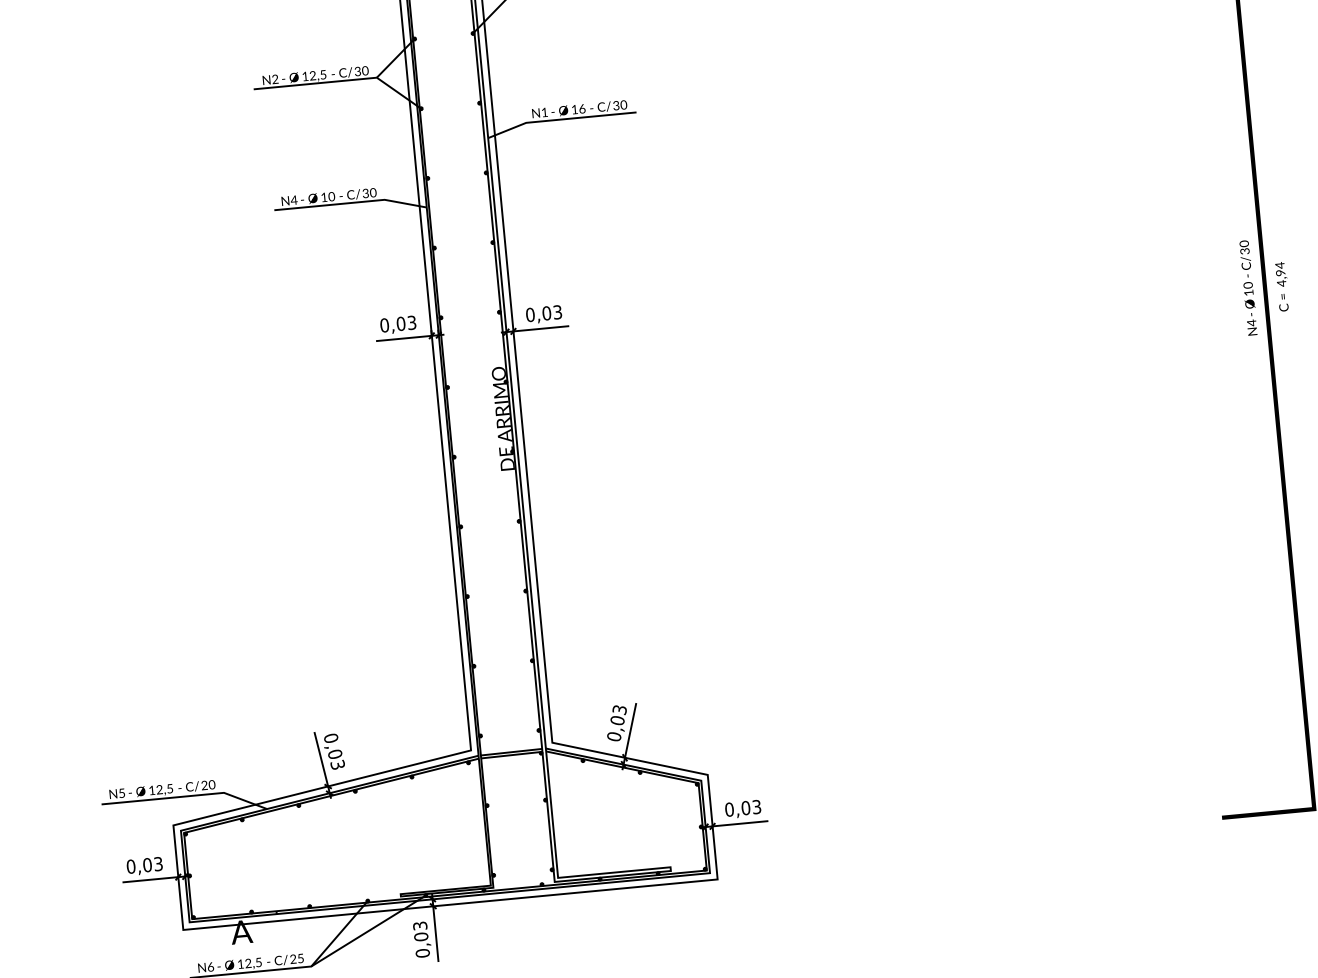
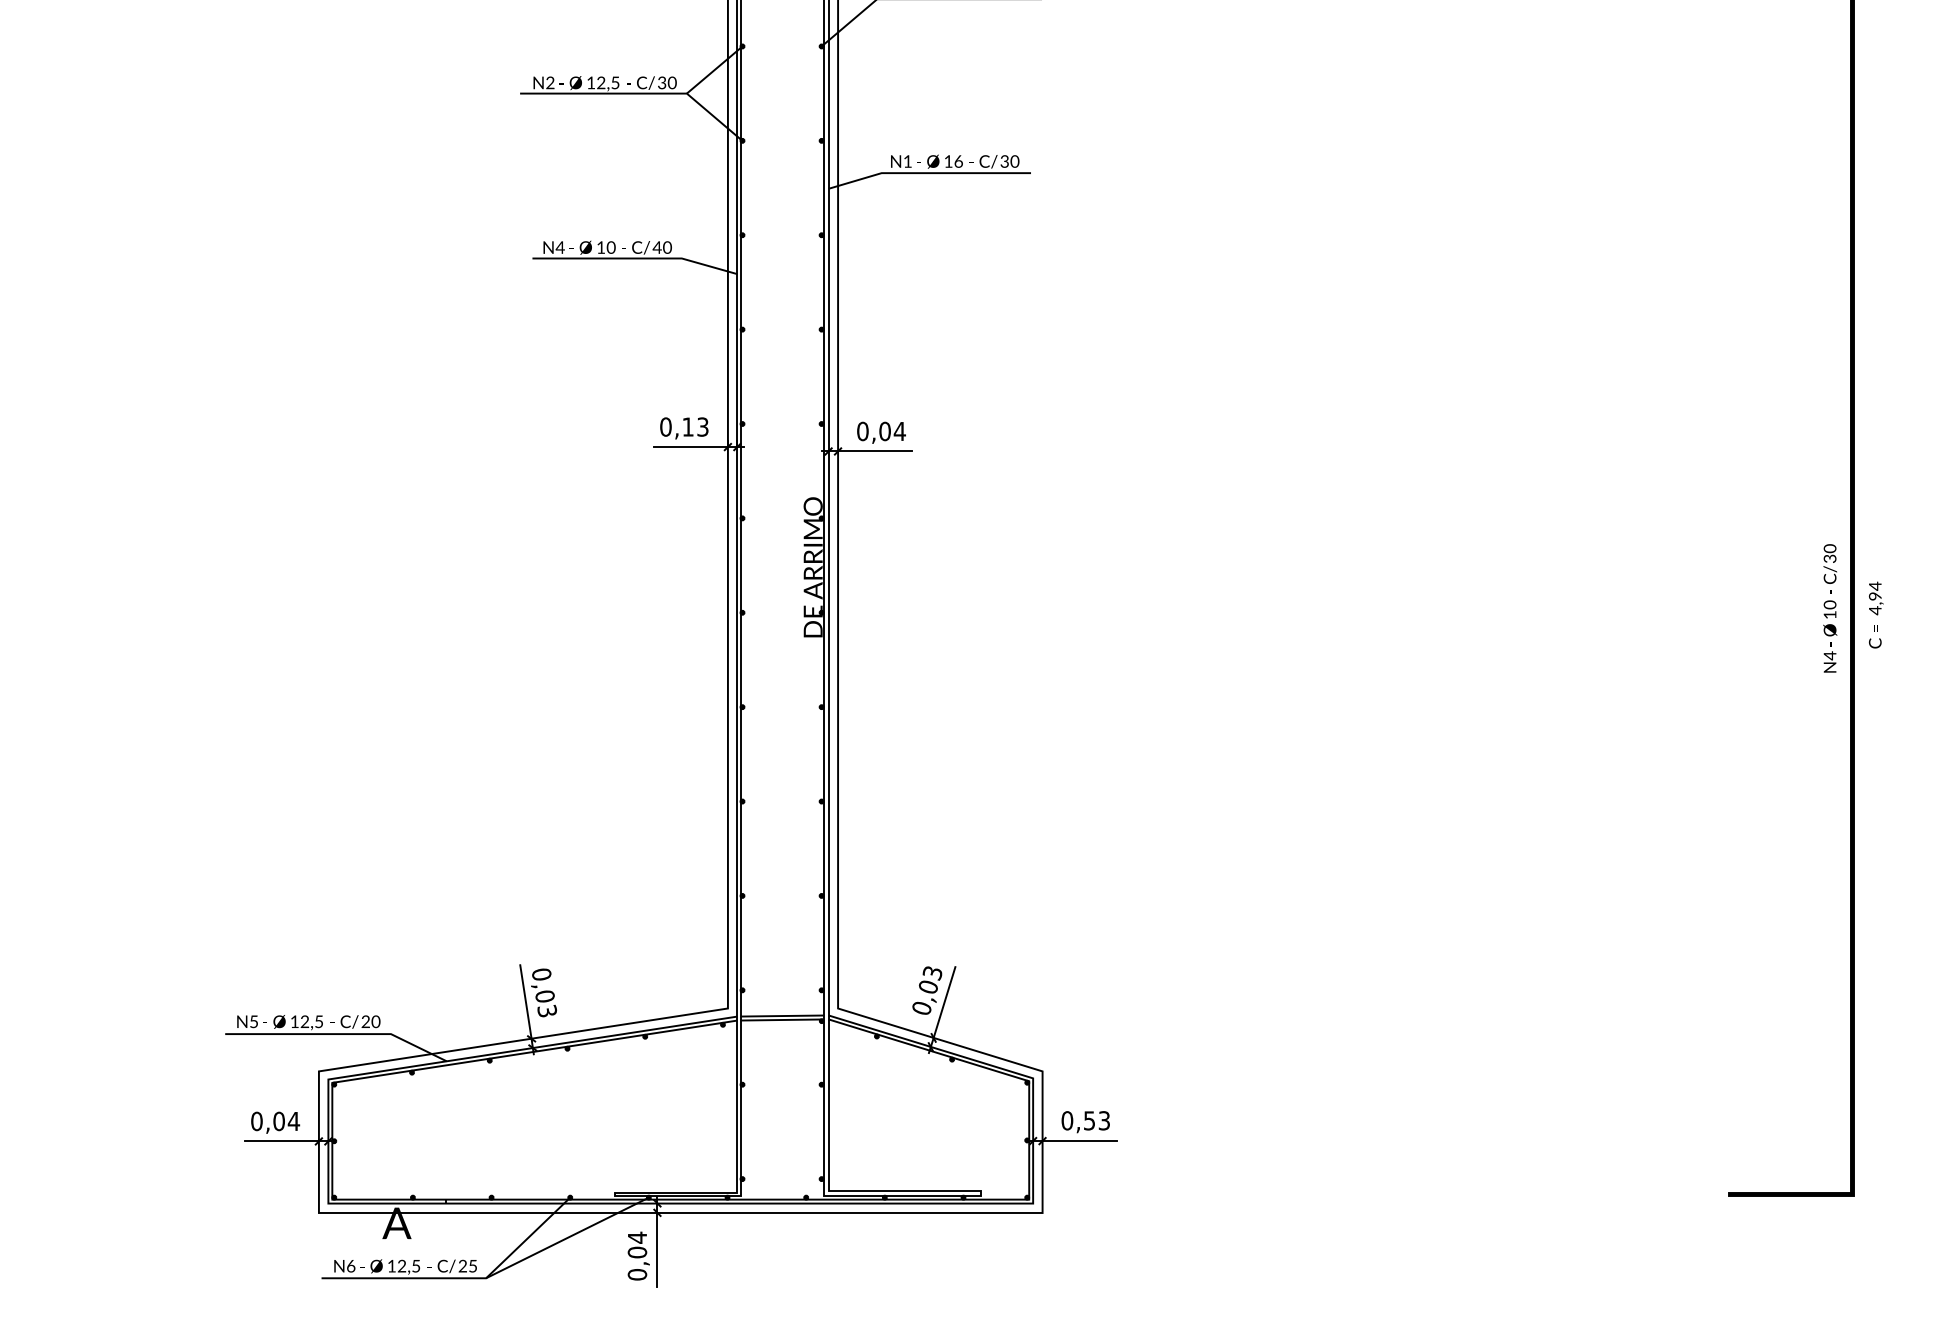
text: (365, 193) -> (656, 247), 30 -> 40
text: (1282, 286) -> (1876, 614), moved
text: (1248, 288) -> (1830, 608), moved
text: (557, 312) -> (899, 431), 0,03 -> 0,04
text: (400, 323) -> (687, 426), 0,03 -> 0,13
text: (745, 807) -> (1089, 1120), 0,03 -> 0,53
text: (158, 864) -> (293, 1121), 0,03 -> 0,04
text: (420, 925) -> (637, 1237), 0,03 -> 0,04

